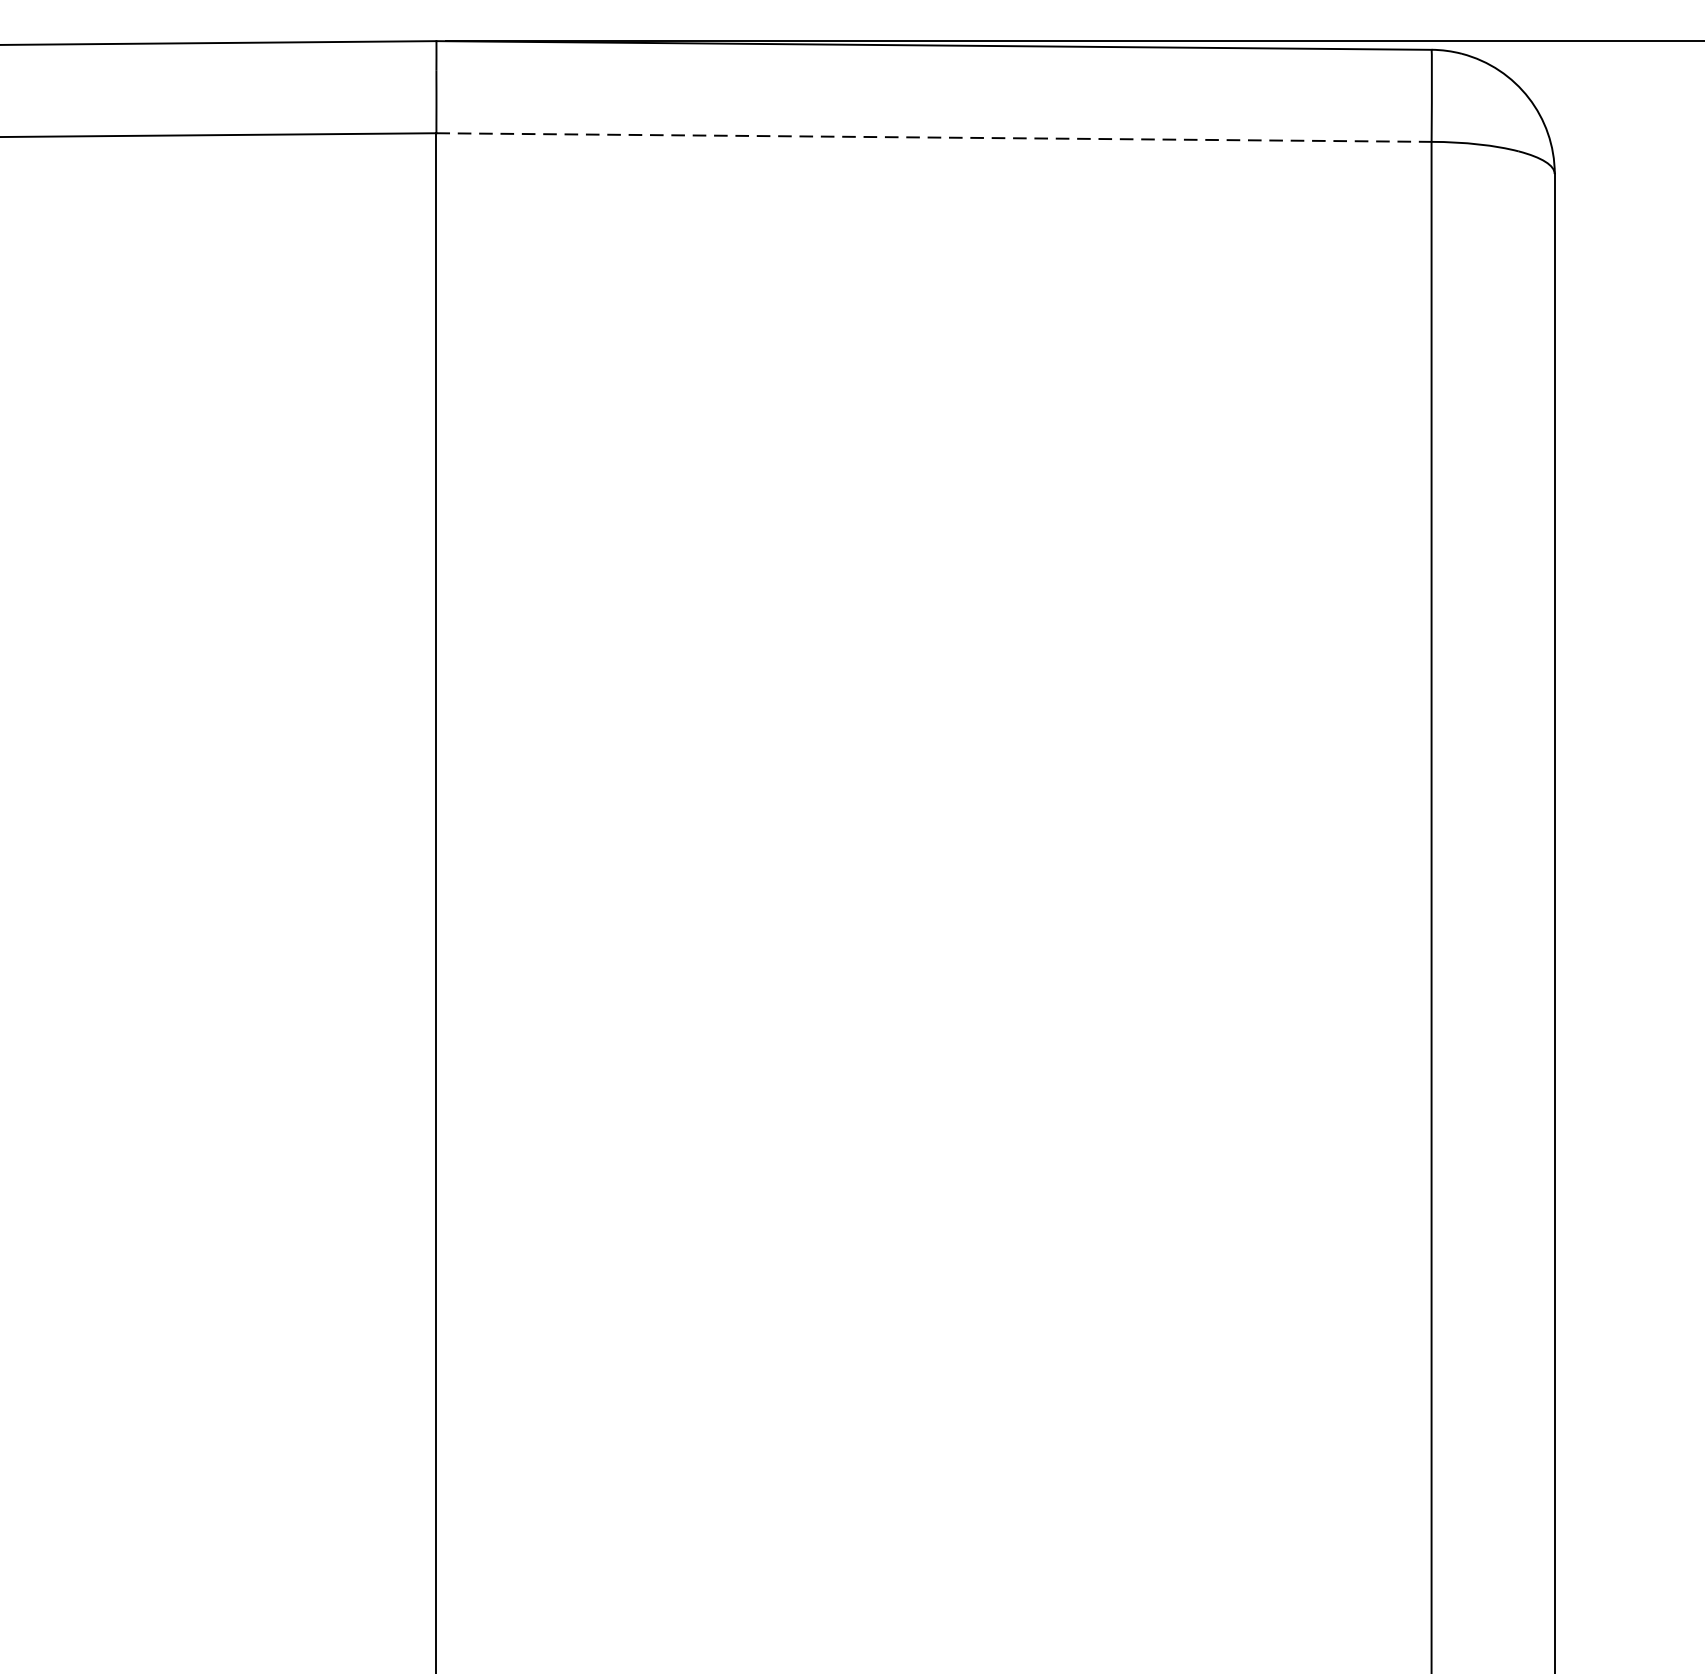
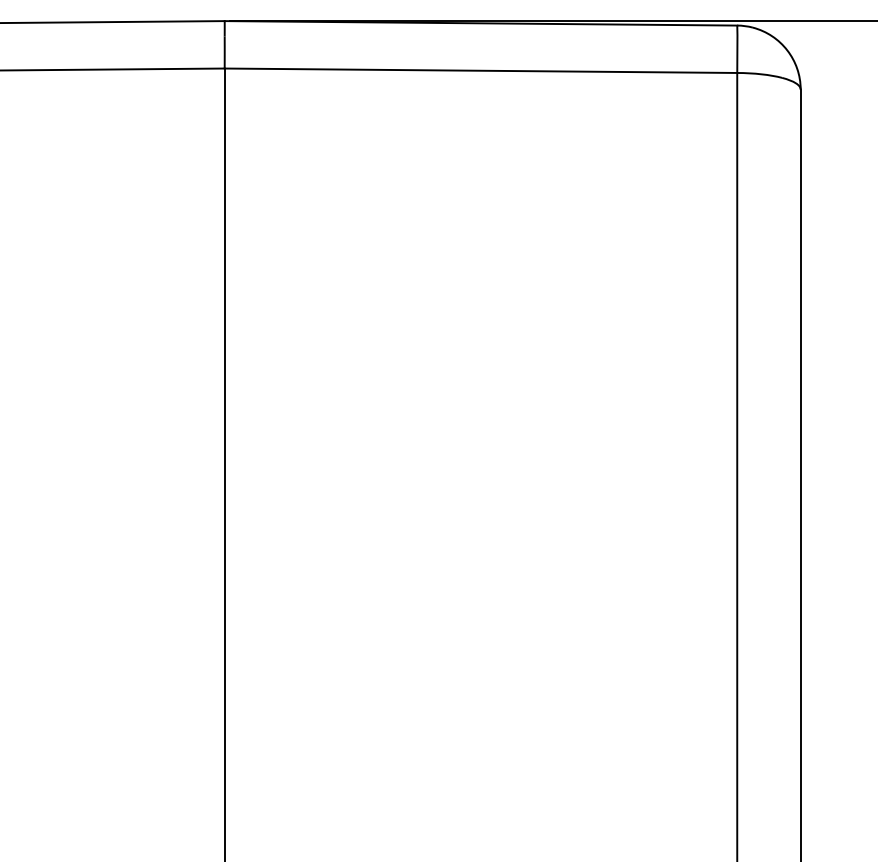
line: (935, 137) -> (481, 70), dashed -> solid

